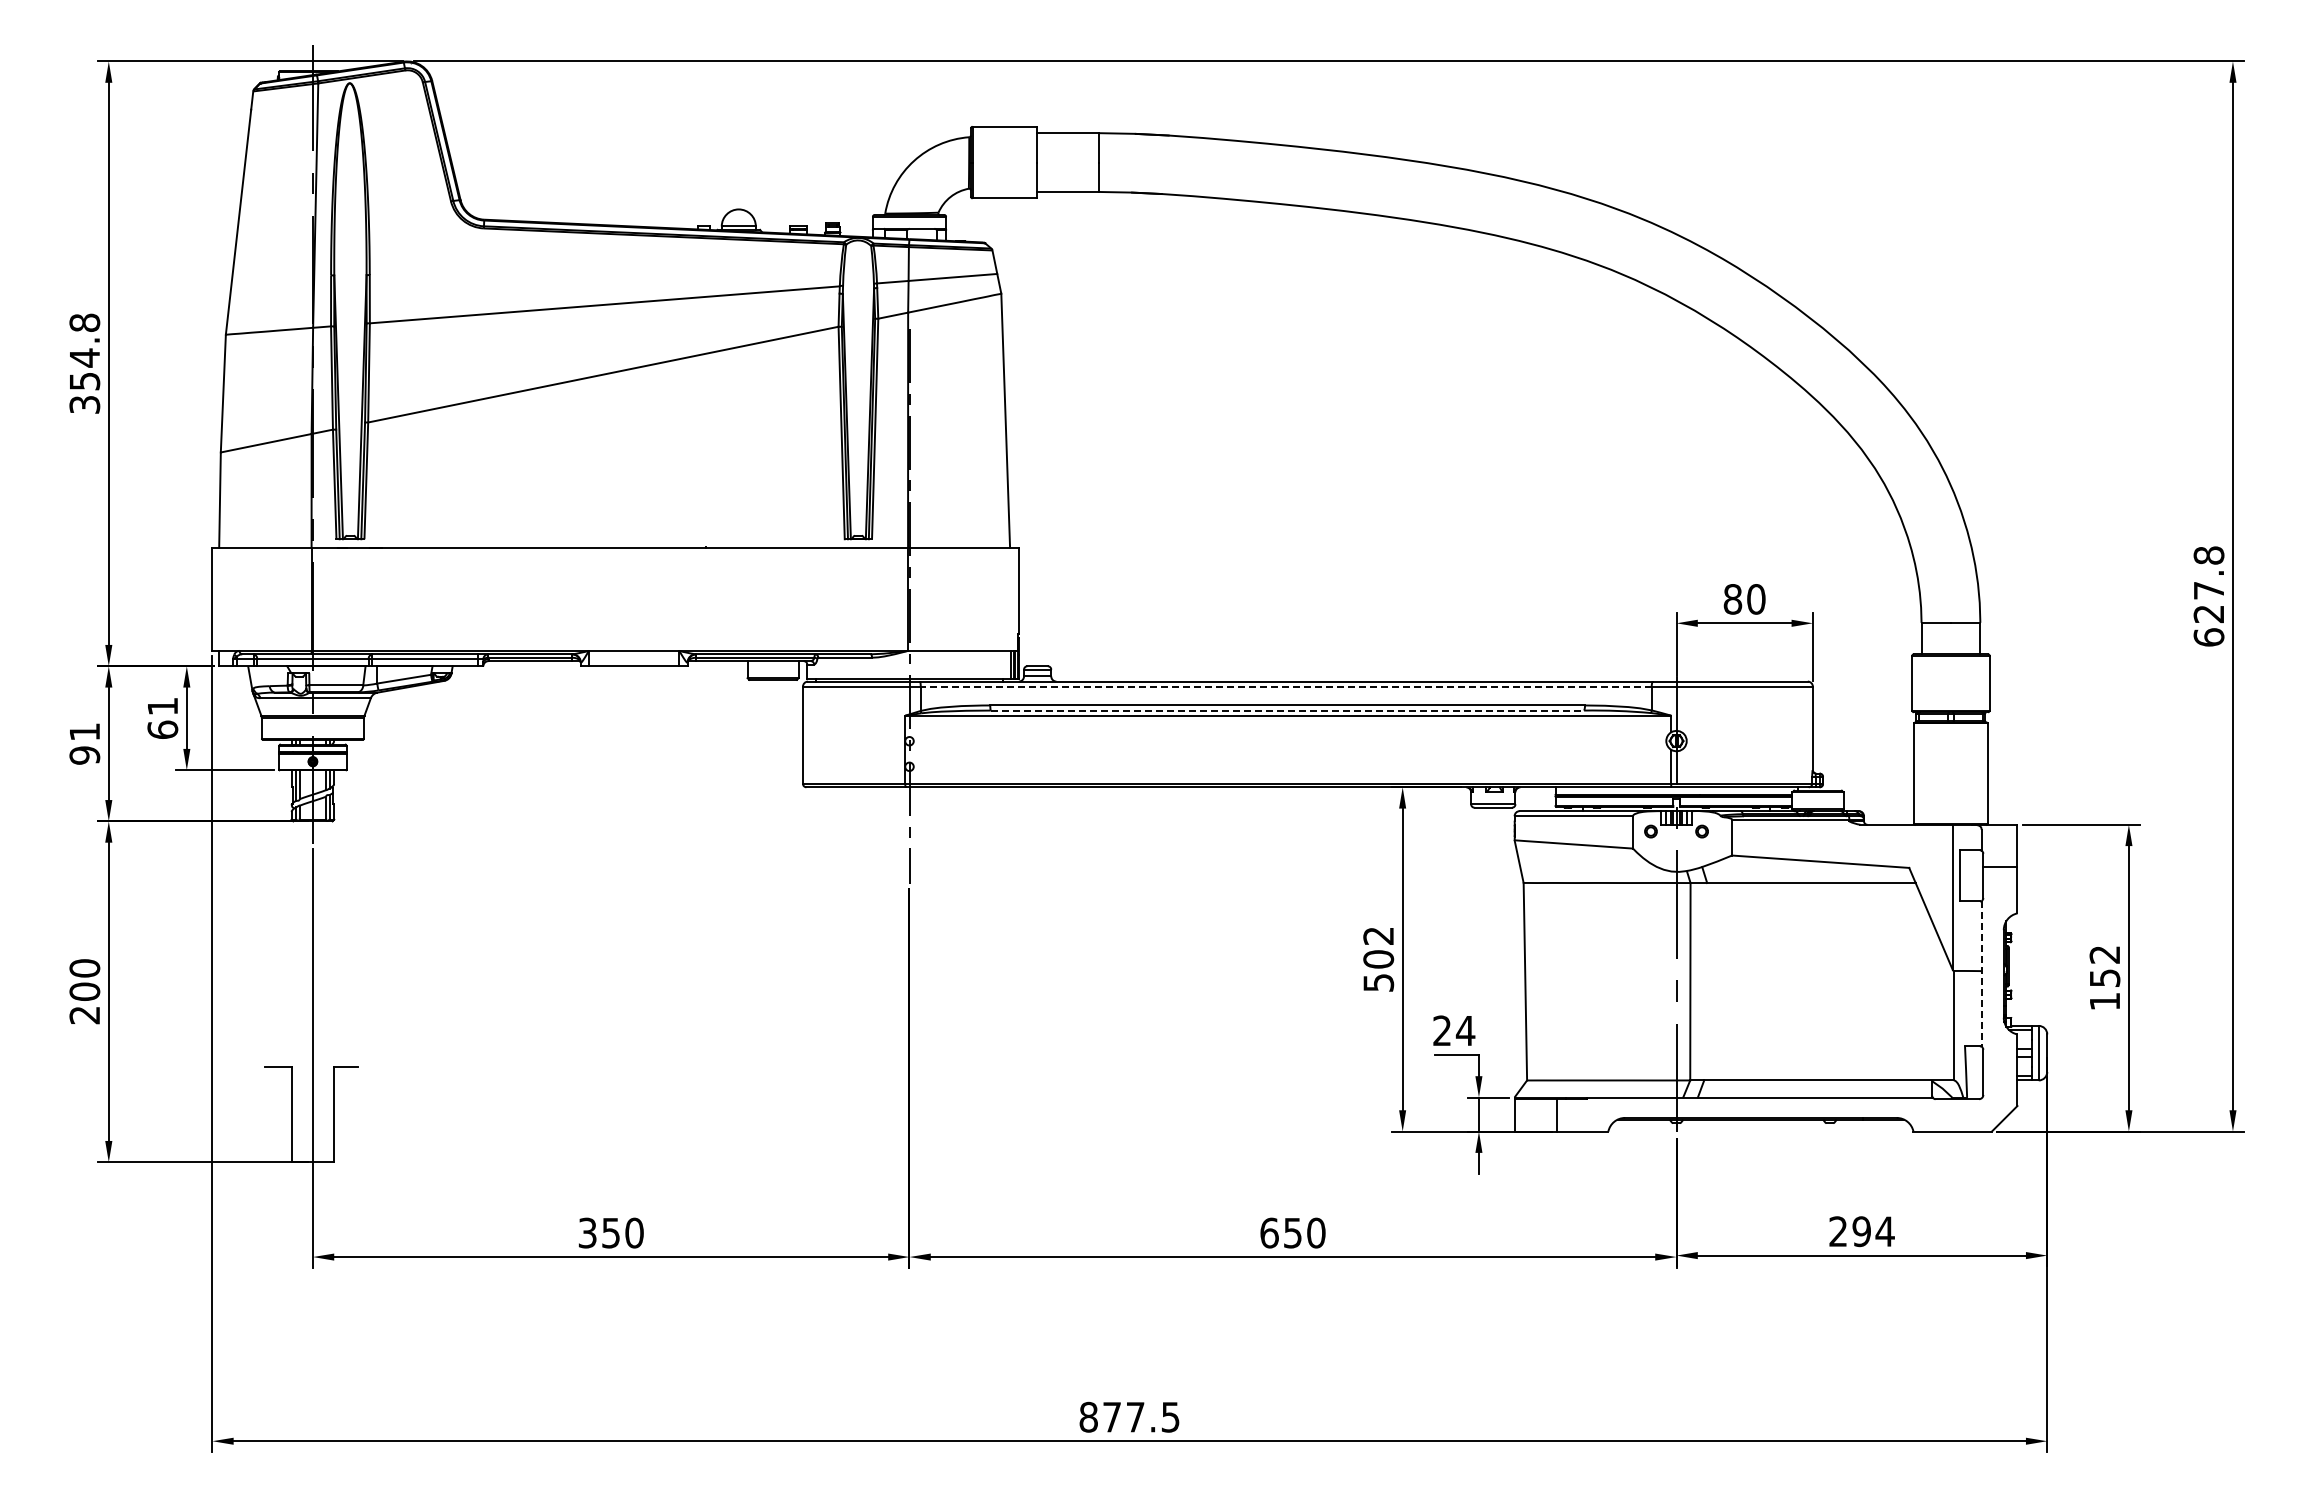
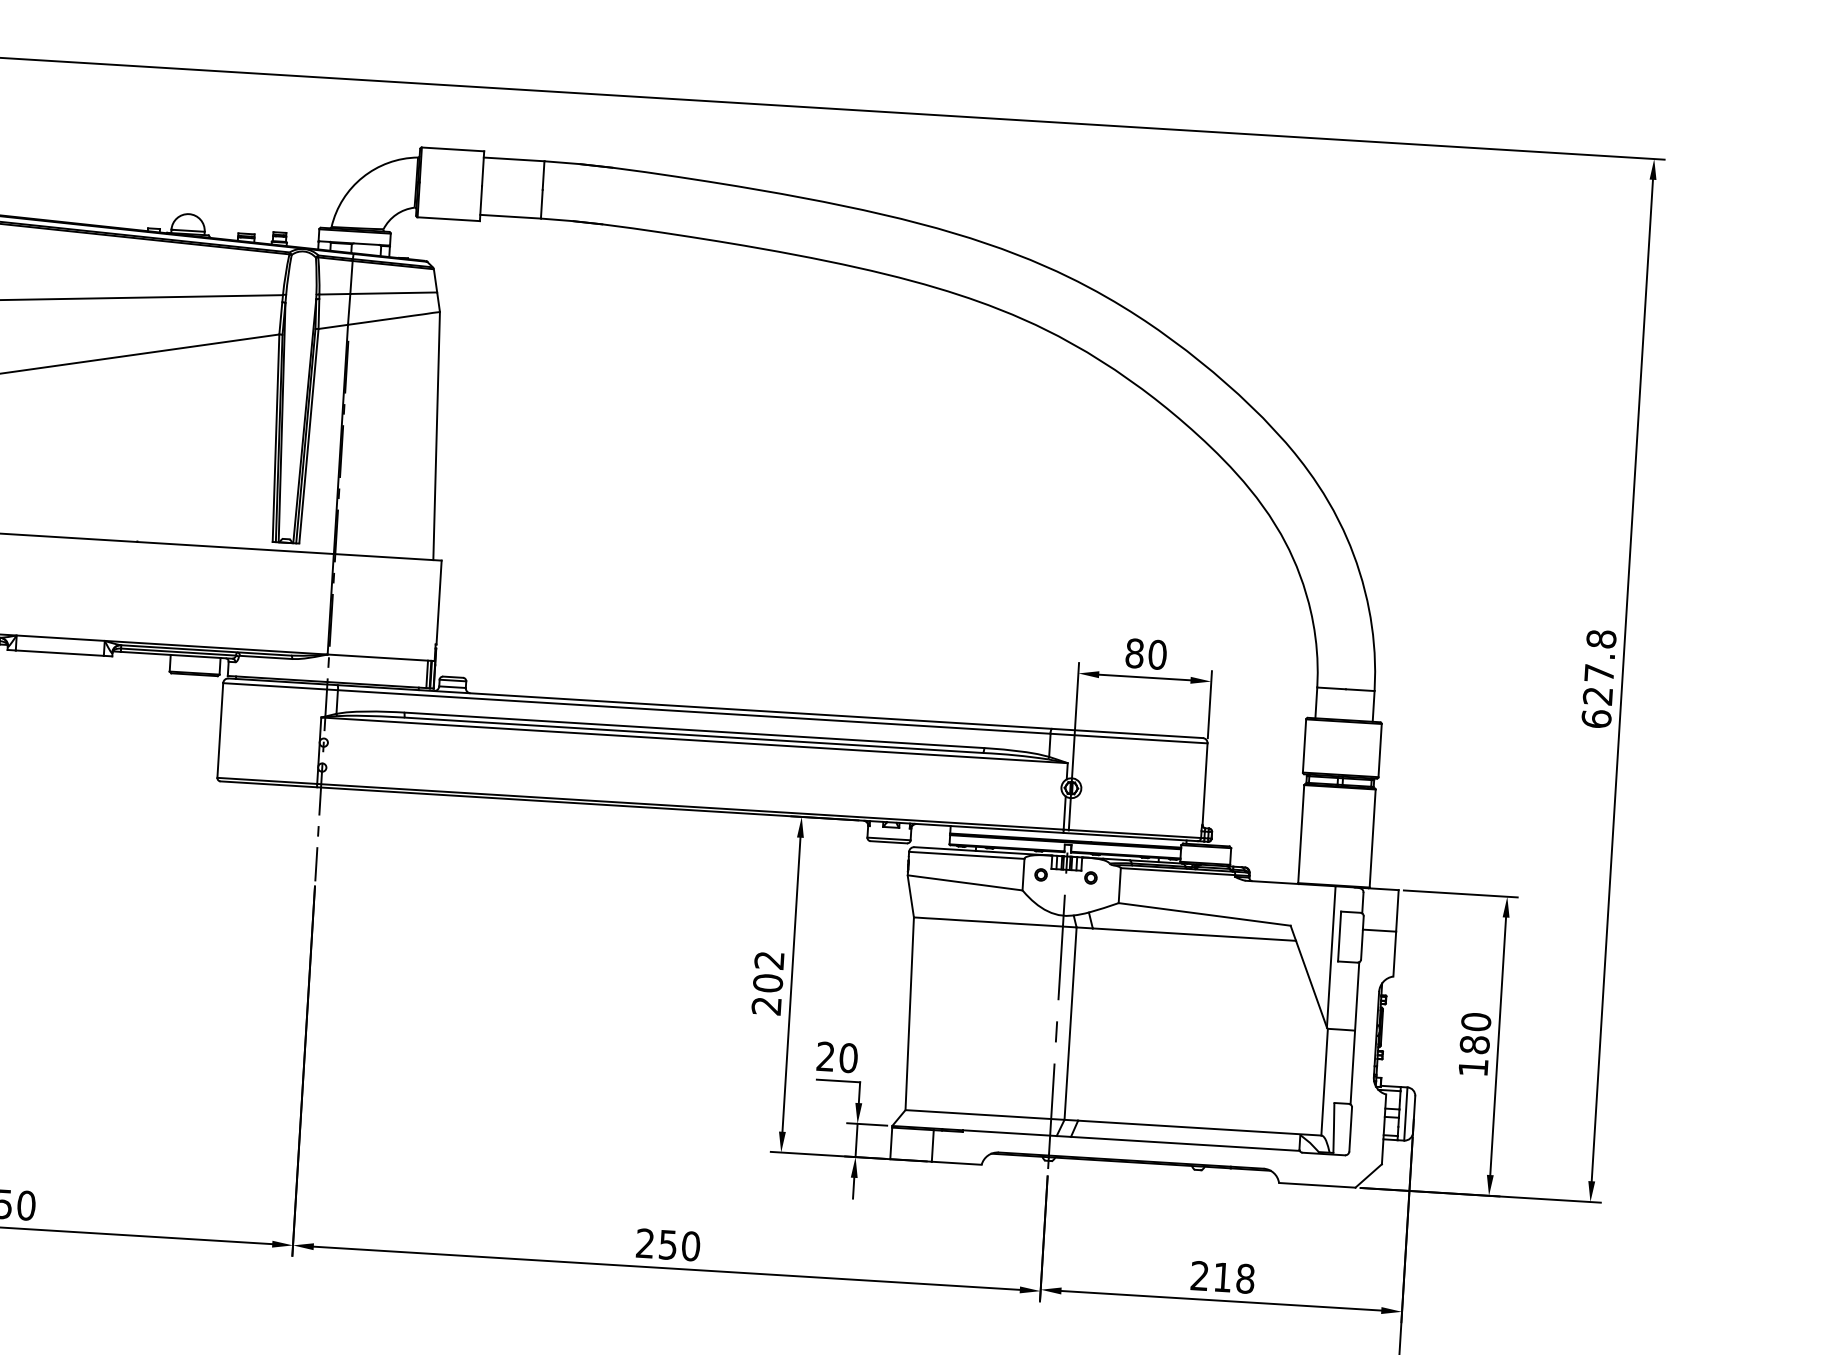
line: (1286, 686) -> (694, 711), dashed -> solid
line: (1287, 710) -> (694, 735), dashed -> solid
text: (2104, 966) -> (1475, 1033), 152 -> 180
line: (1981, 973) -> (1354, 1032), dashed -> solid
text: (1378, 982) -> (766, 1005), 502 -> 202
text: (1465, 1030) -> (848, 1057), 24 -> 20
text: (1873, 1231) -> (1234, 1277), 294 -> 218
text: (1269, 1232) -> (645, 1242), 650 -> 250

